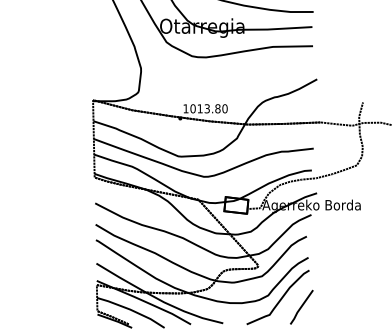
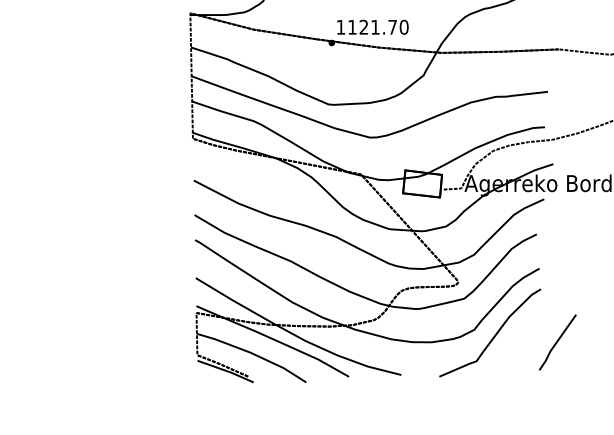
text: (205, 108) -> (372, 26), 1013.80 -> 1121.70
line: (301, 306) -> (557, 341), moved

